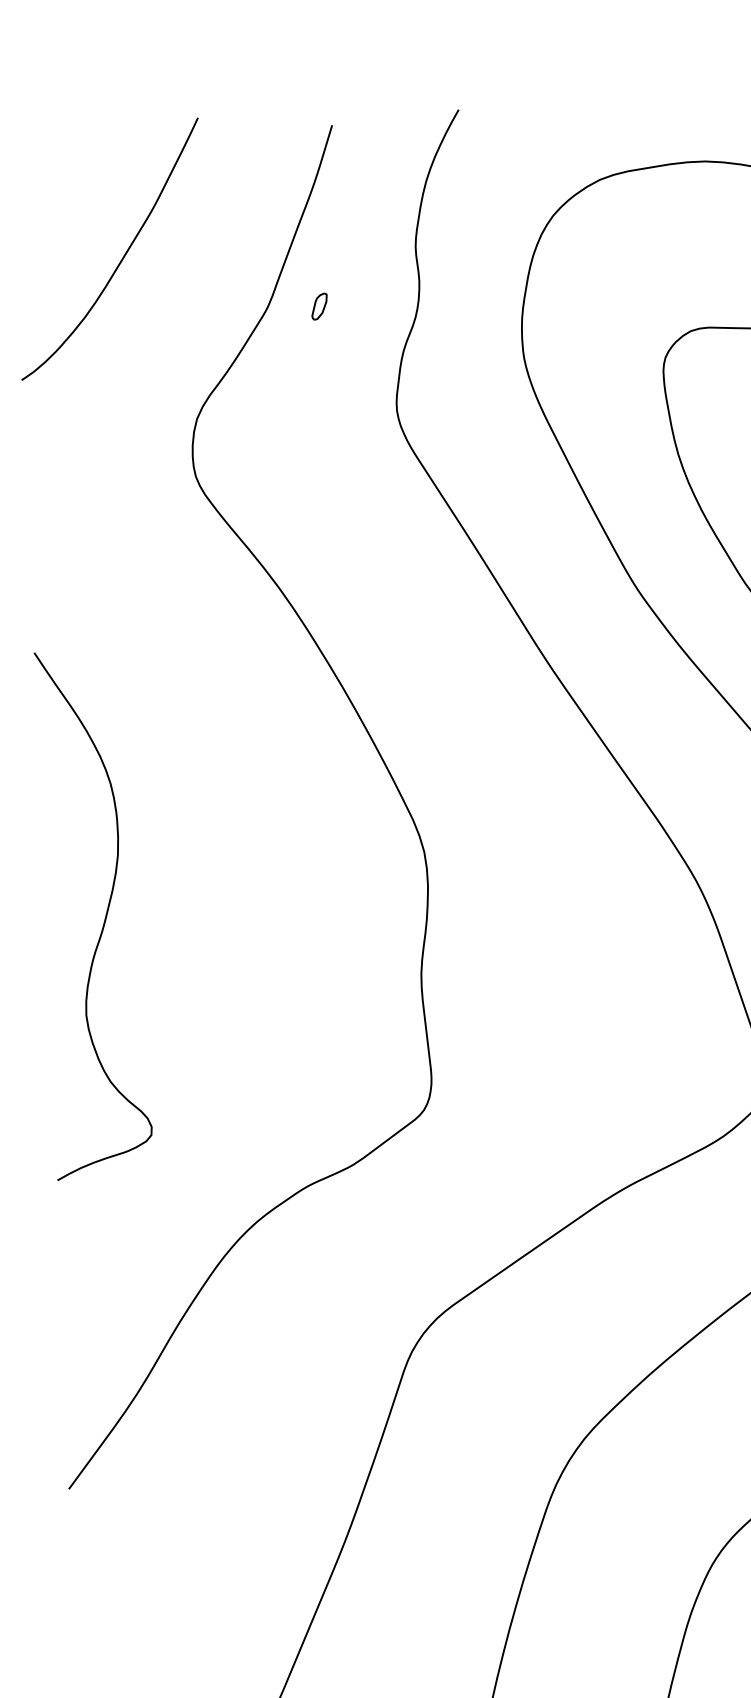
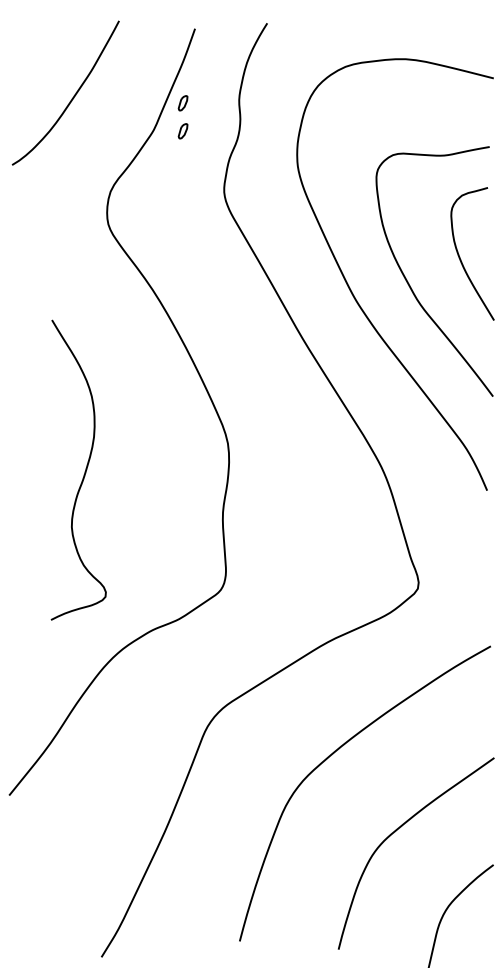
part: (316, 257) -> (182, 103), added
curve: (104, 916) -> (84, 471), moved

